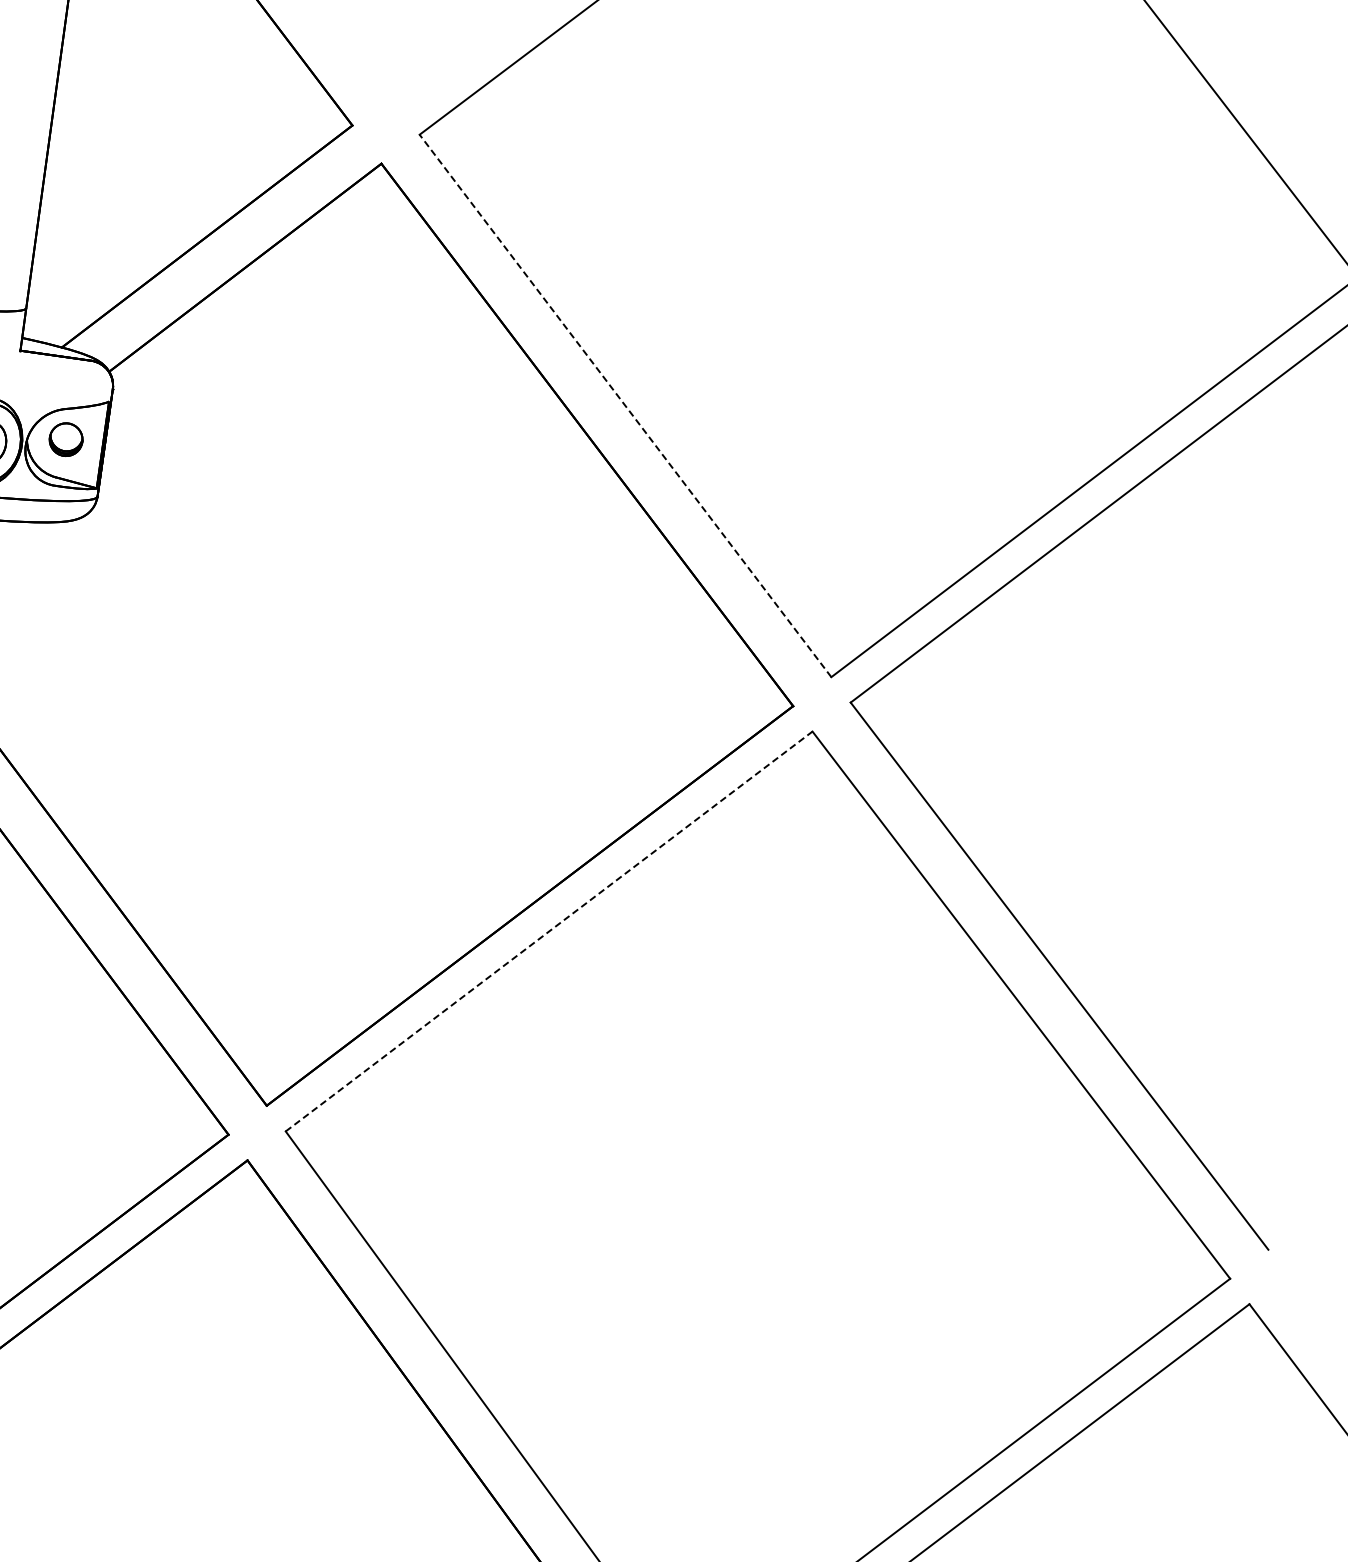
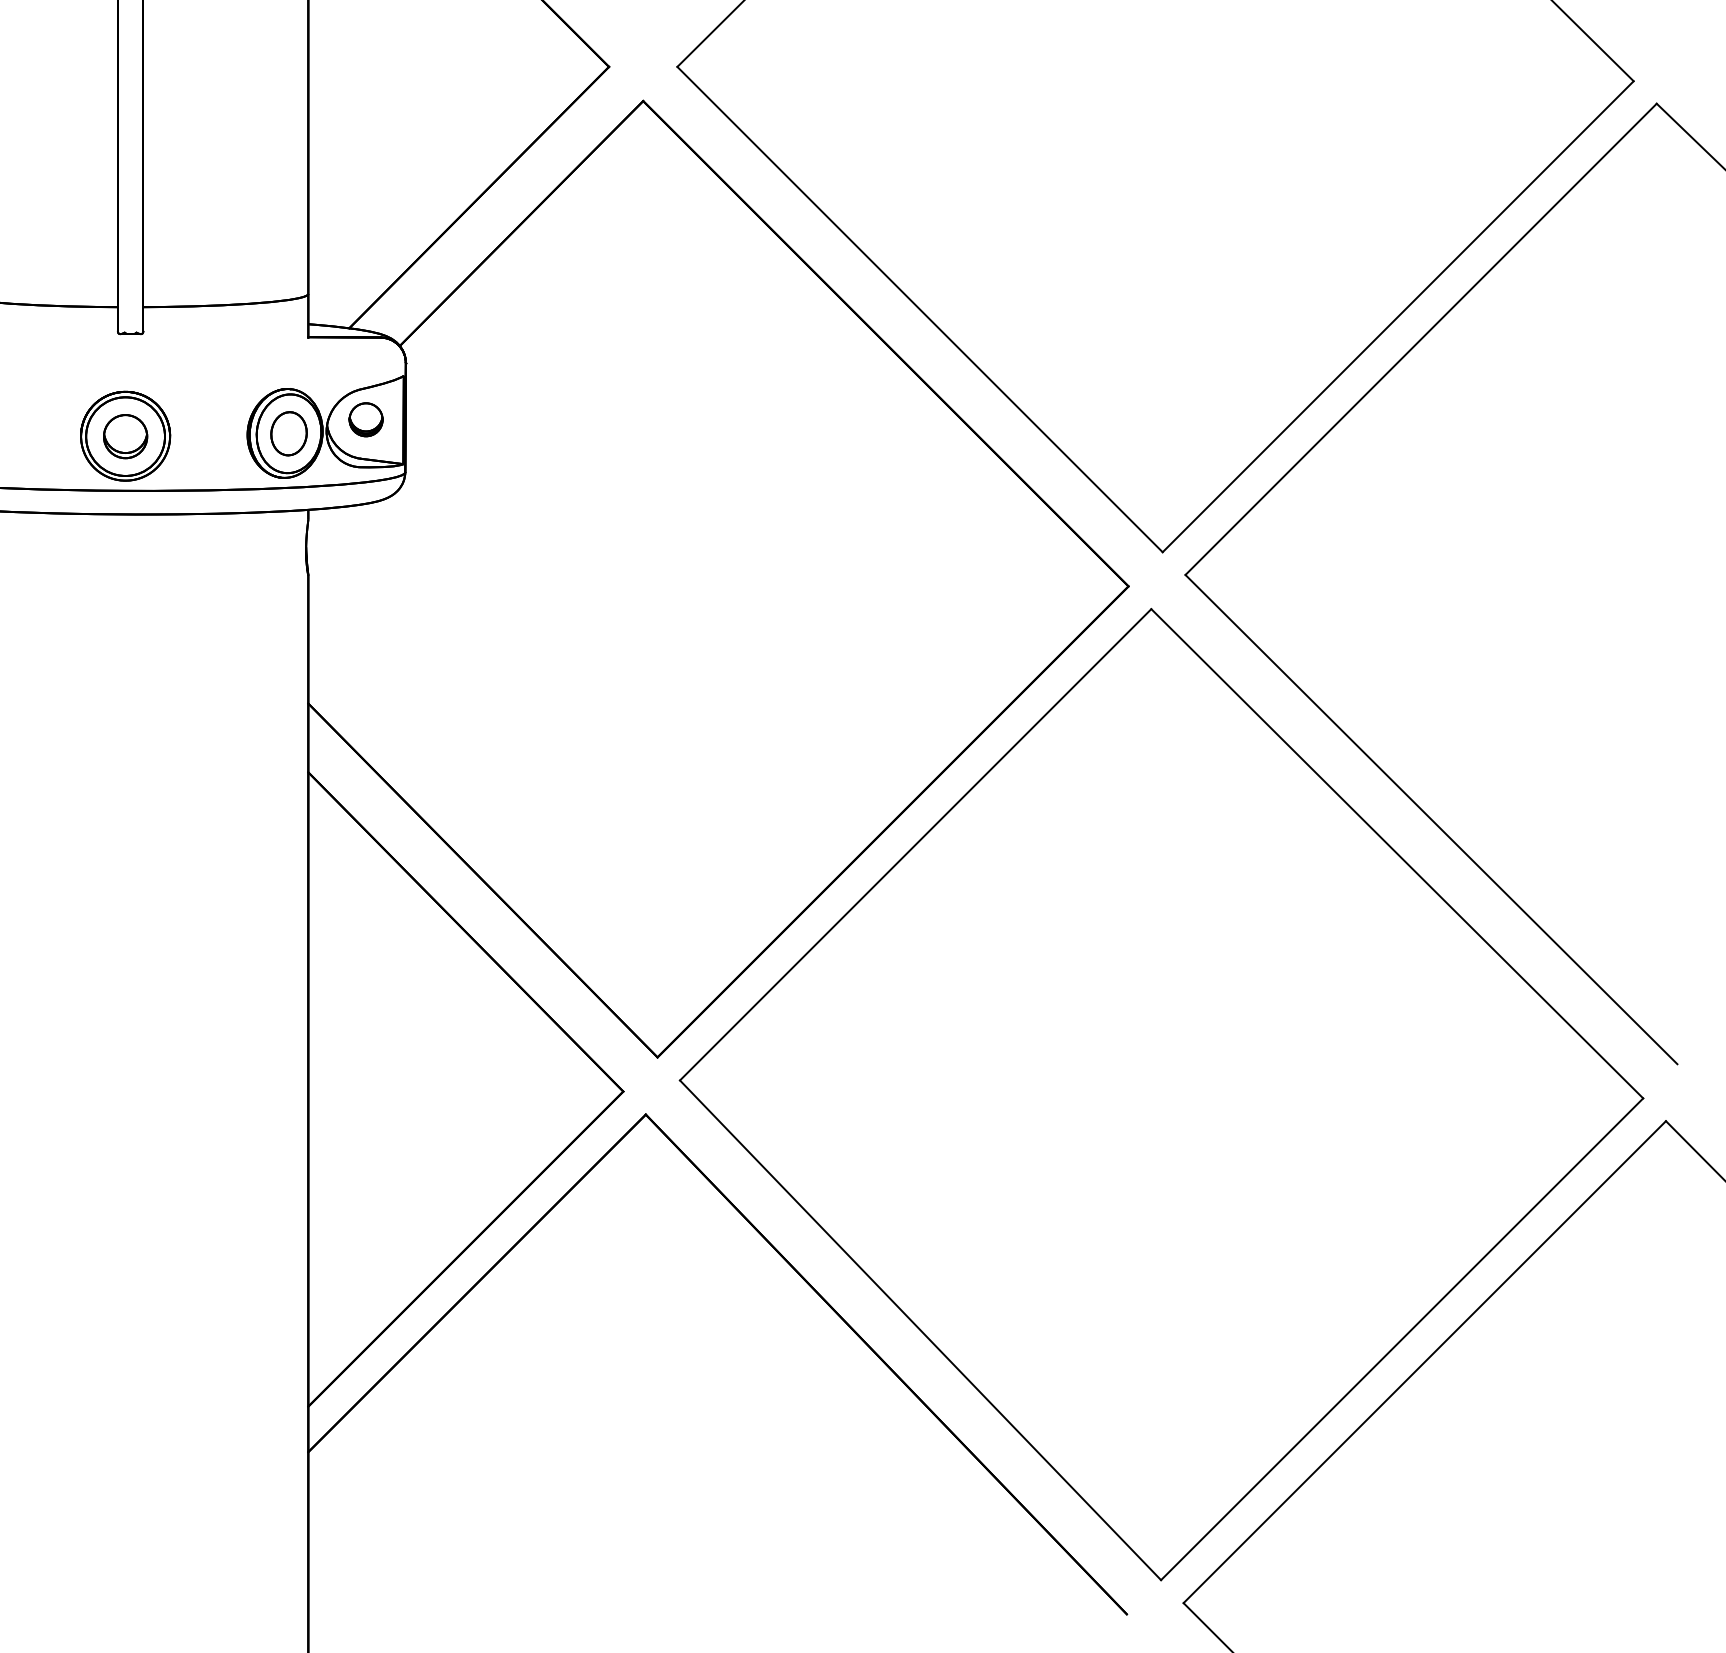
line: (624, 405) -> (919, 309), dashed -> solid
line: (549, 931) -> (916, 844), dashed -> solid

